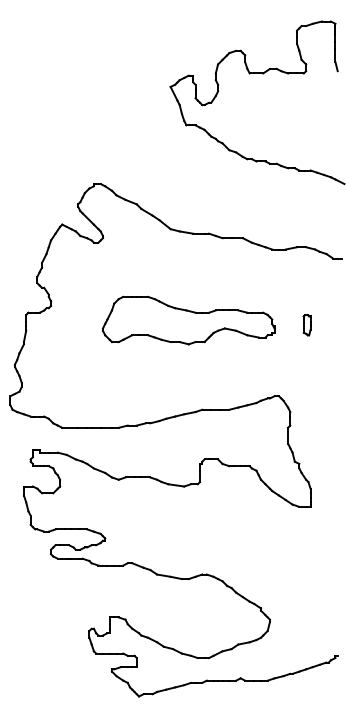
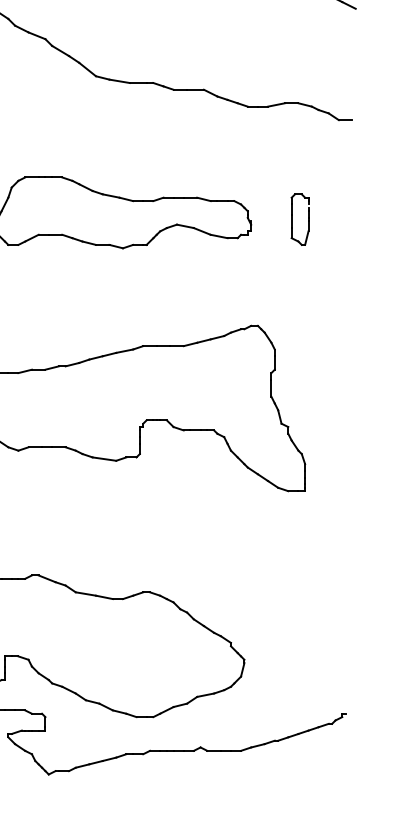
part: (306, 325) -> (298, 220), size x1.67

